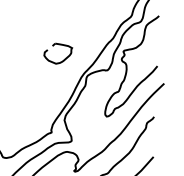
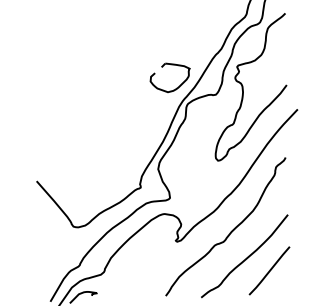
part: (58, 45) -> (170, 65), moved

